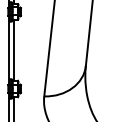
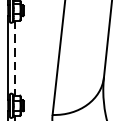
line: (14, 50) -> (15, 58), solid -> dashed

